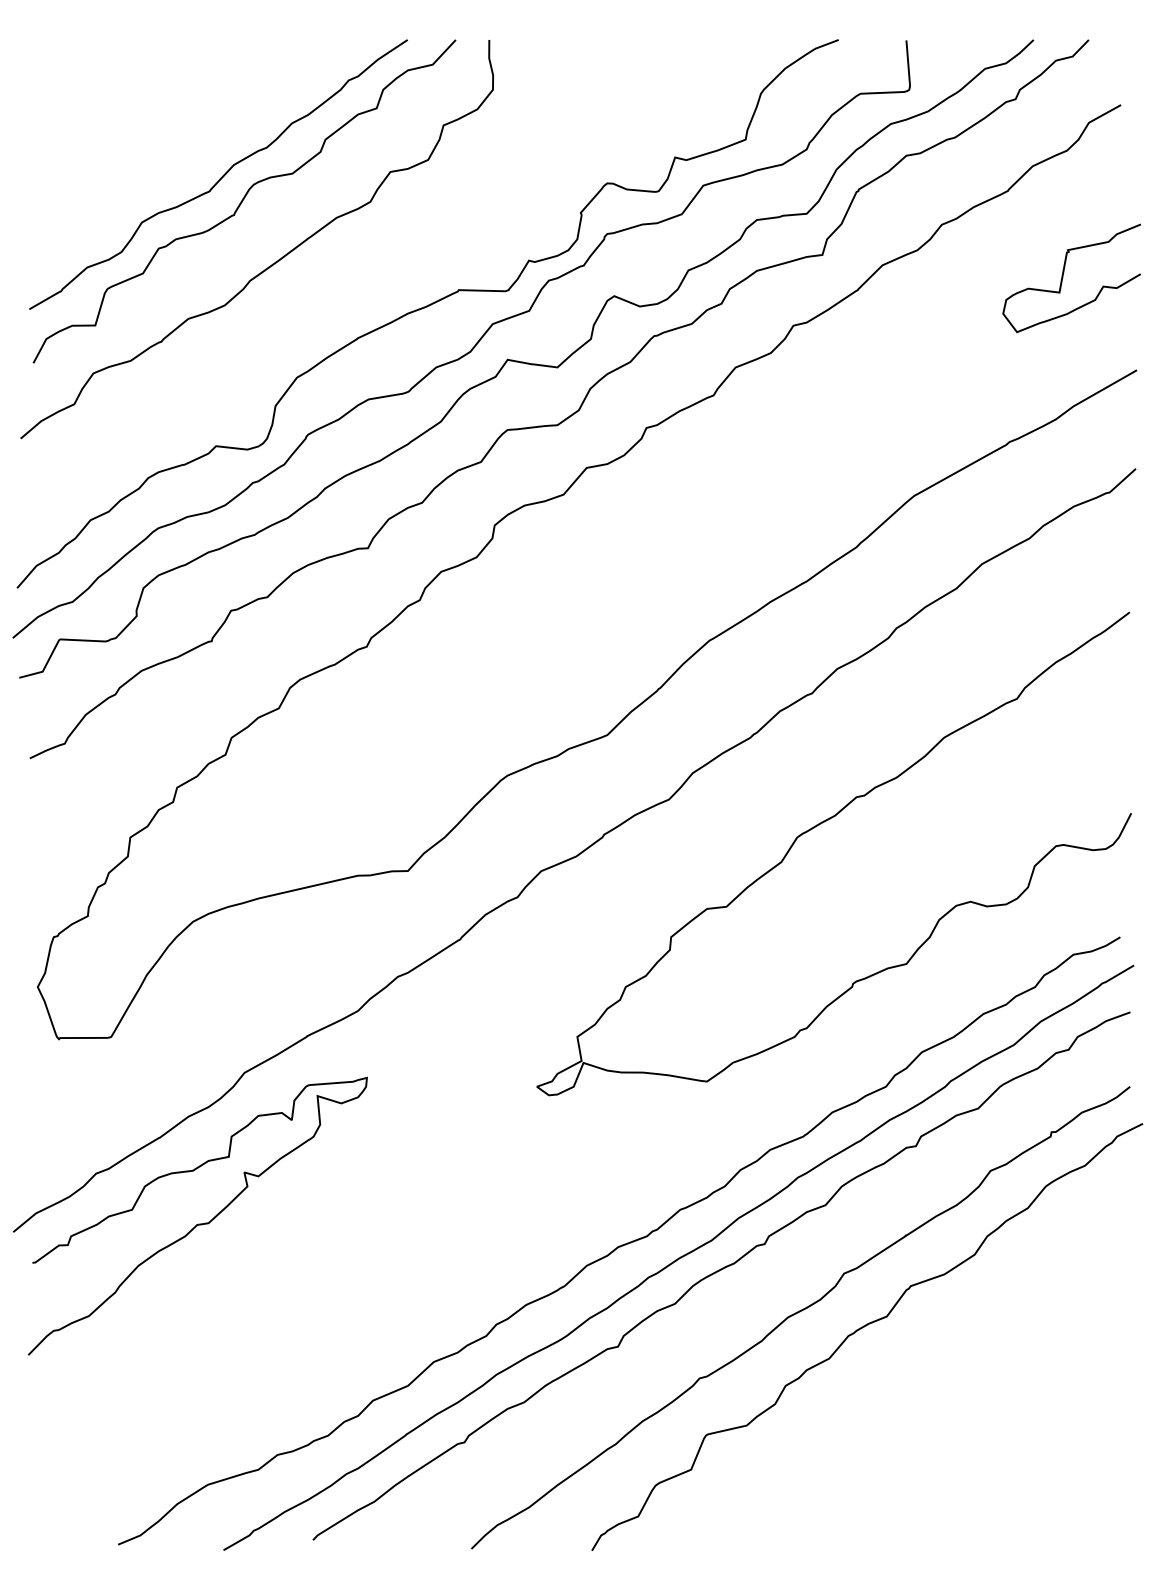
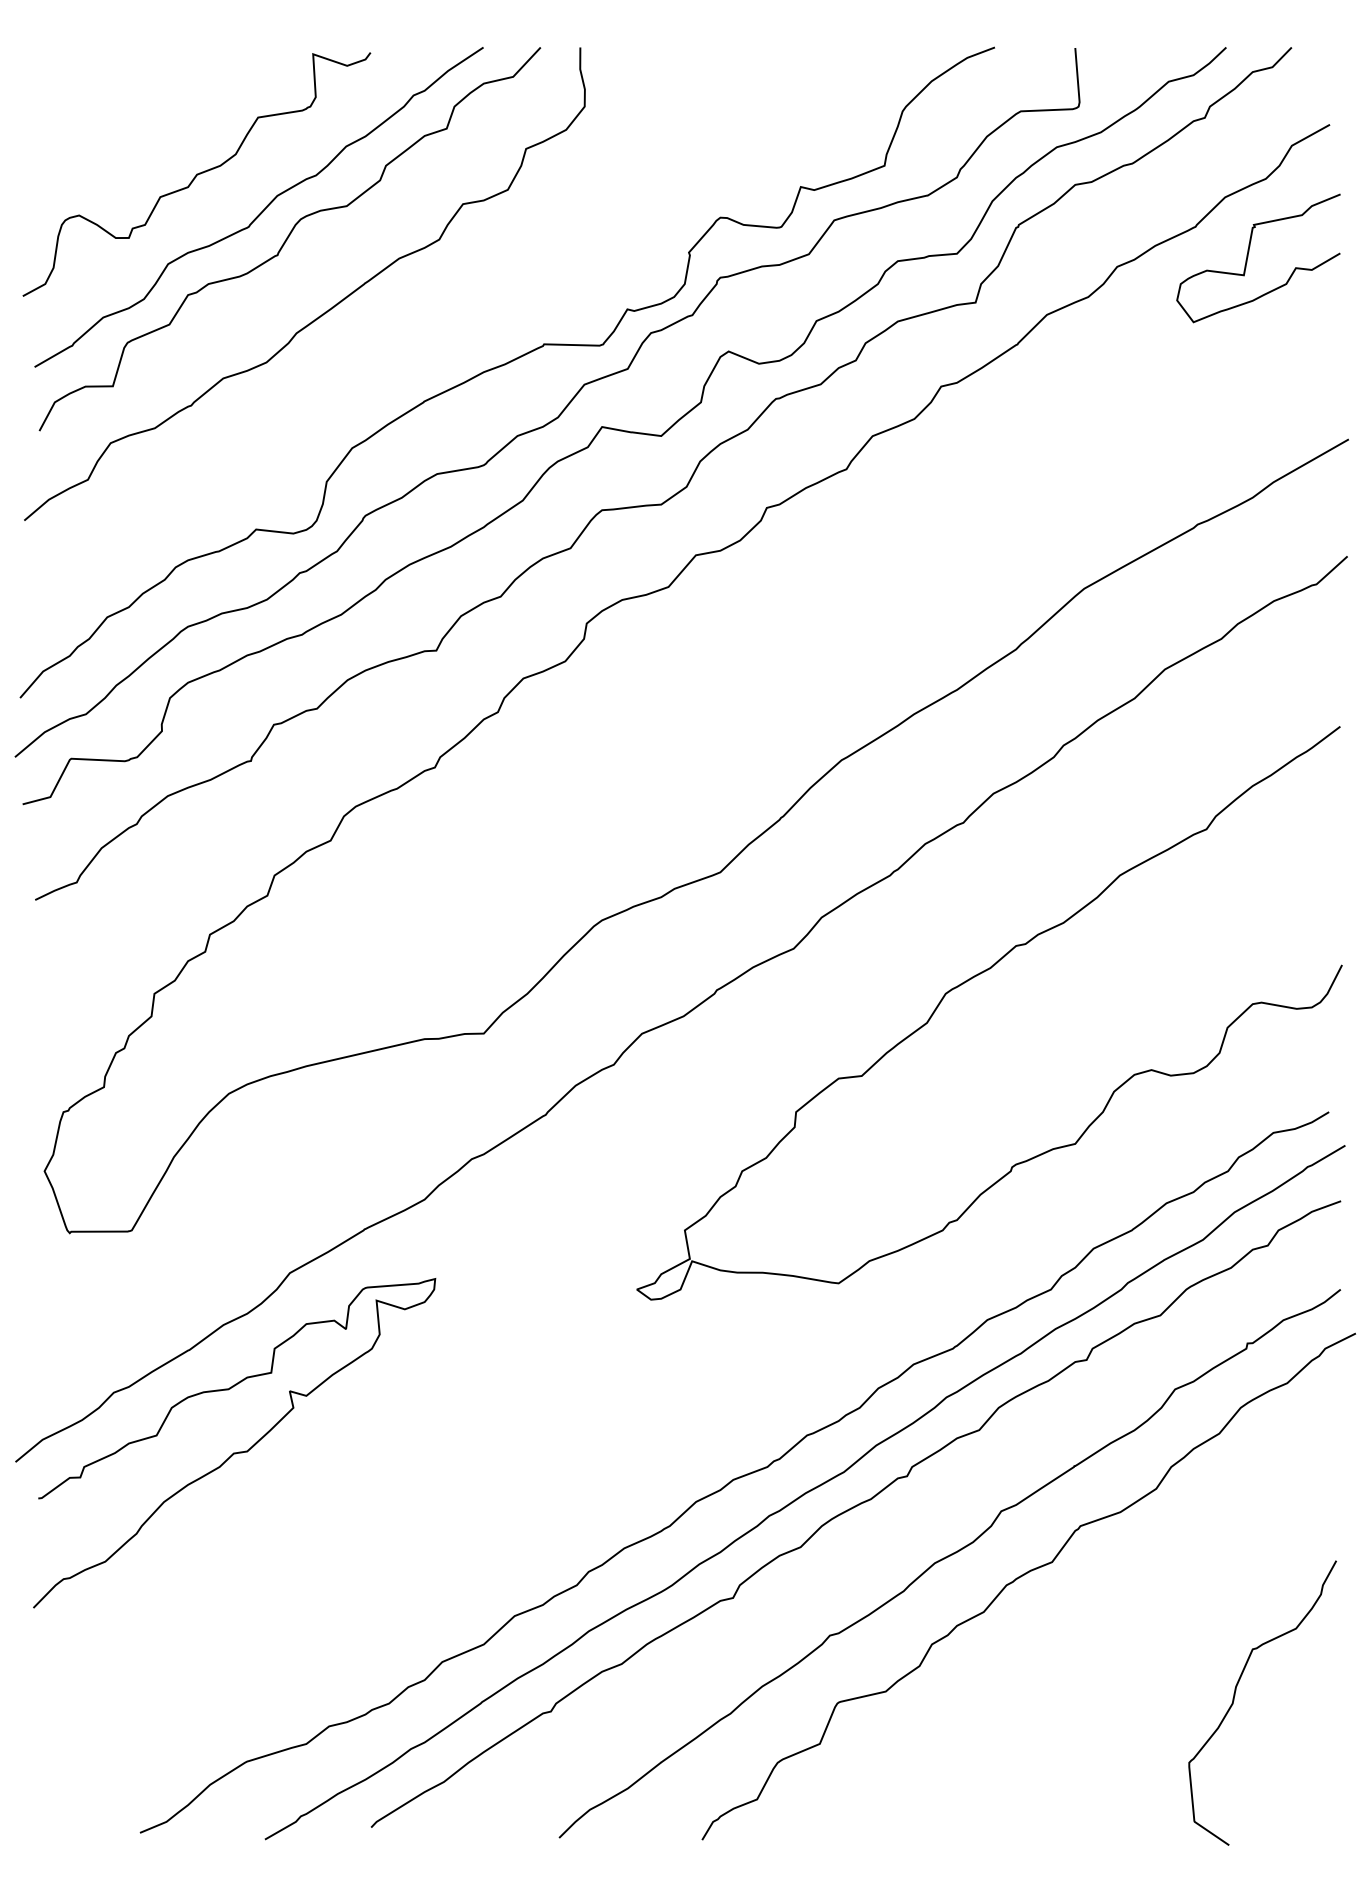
curve: (165, 146) -> (196, 174), added
curve: (1063, 277) -> (1248, 257), moved
curve: (1041, 1428) -> (1235, 1695), added

